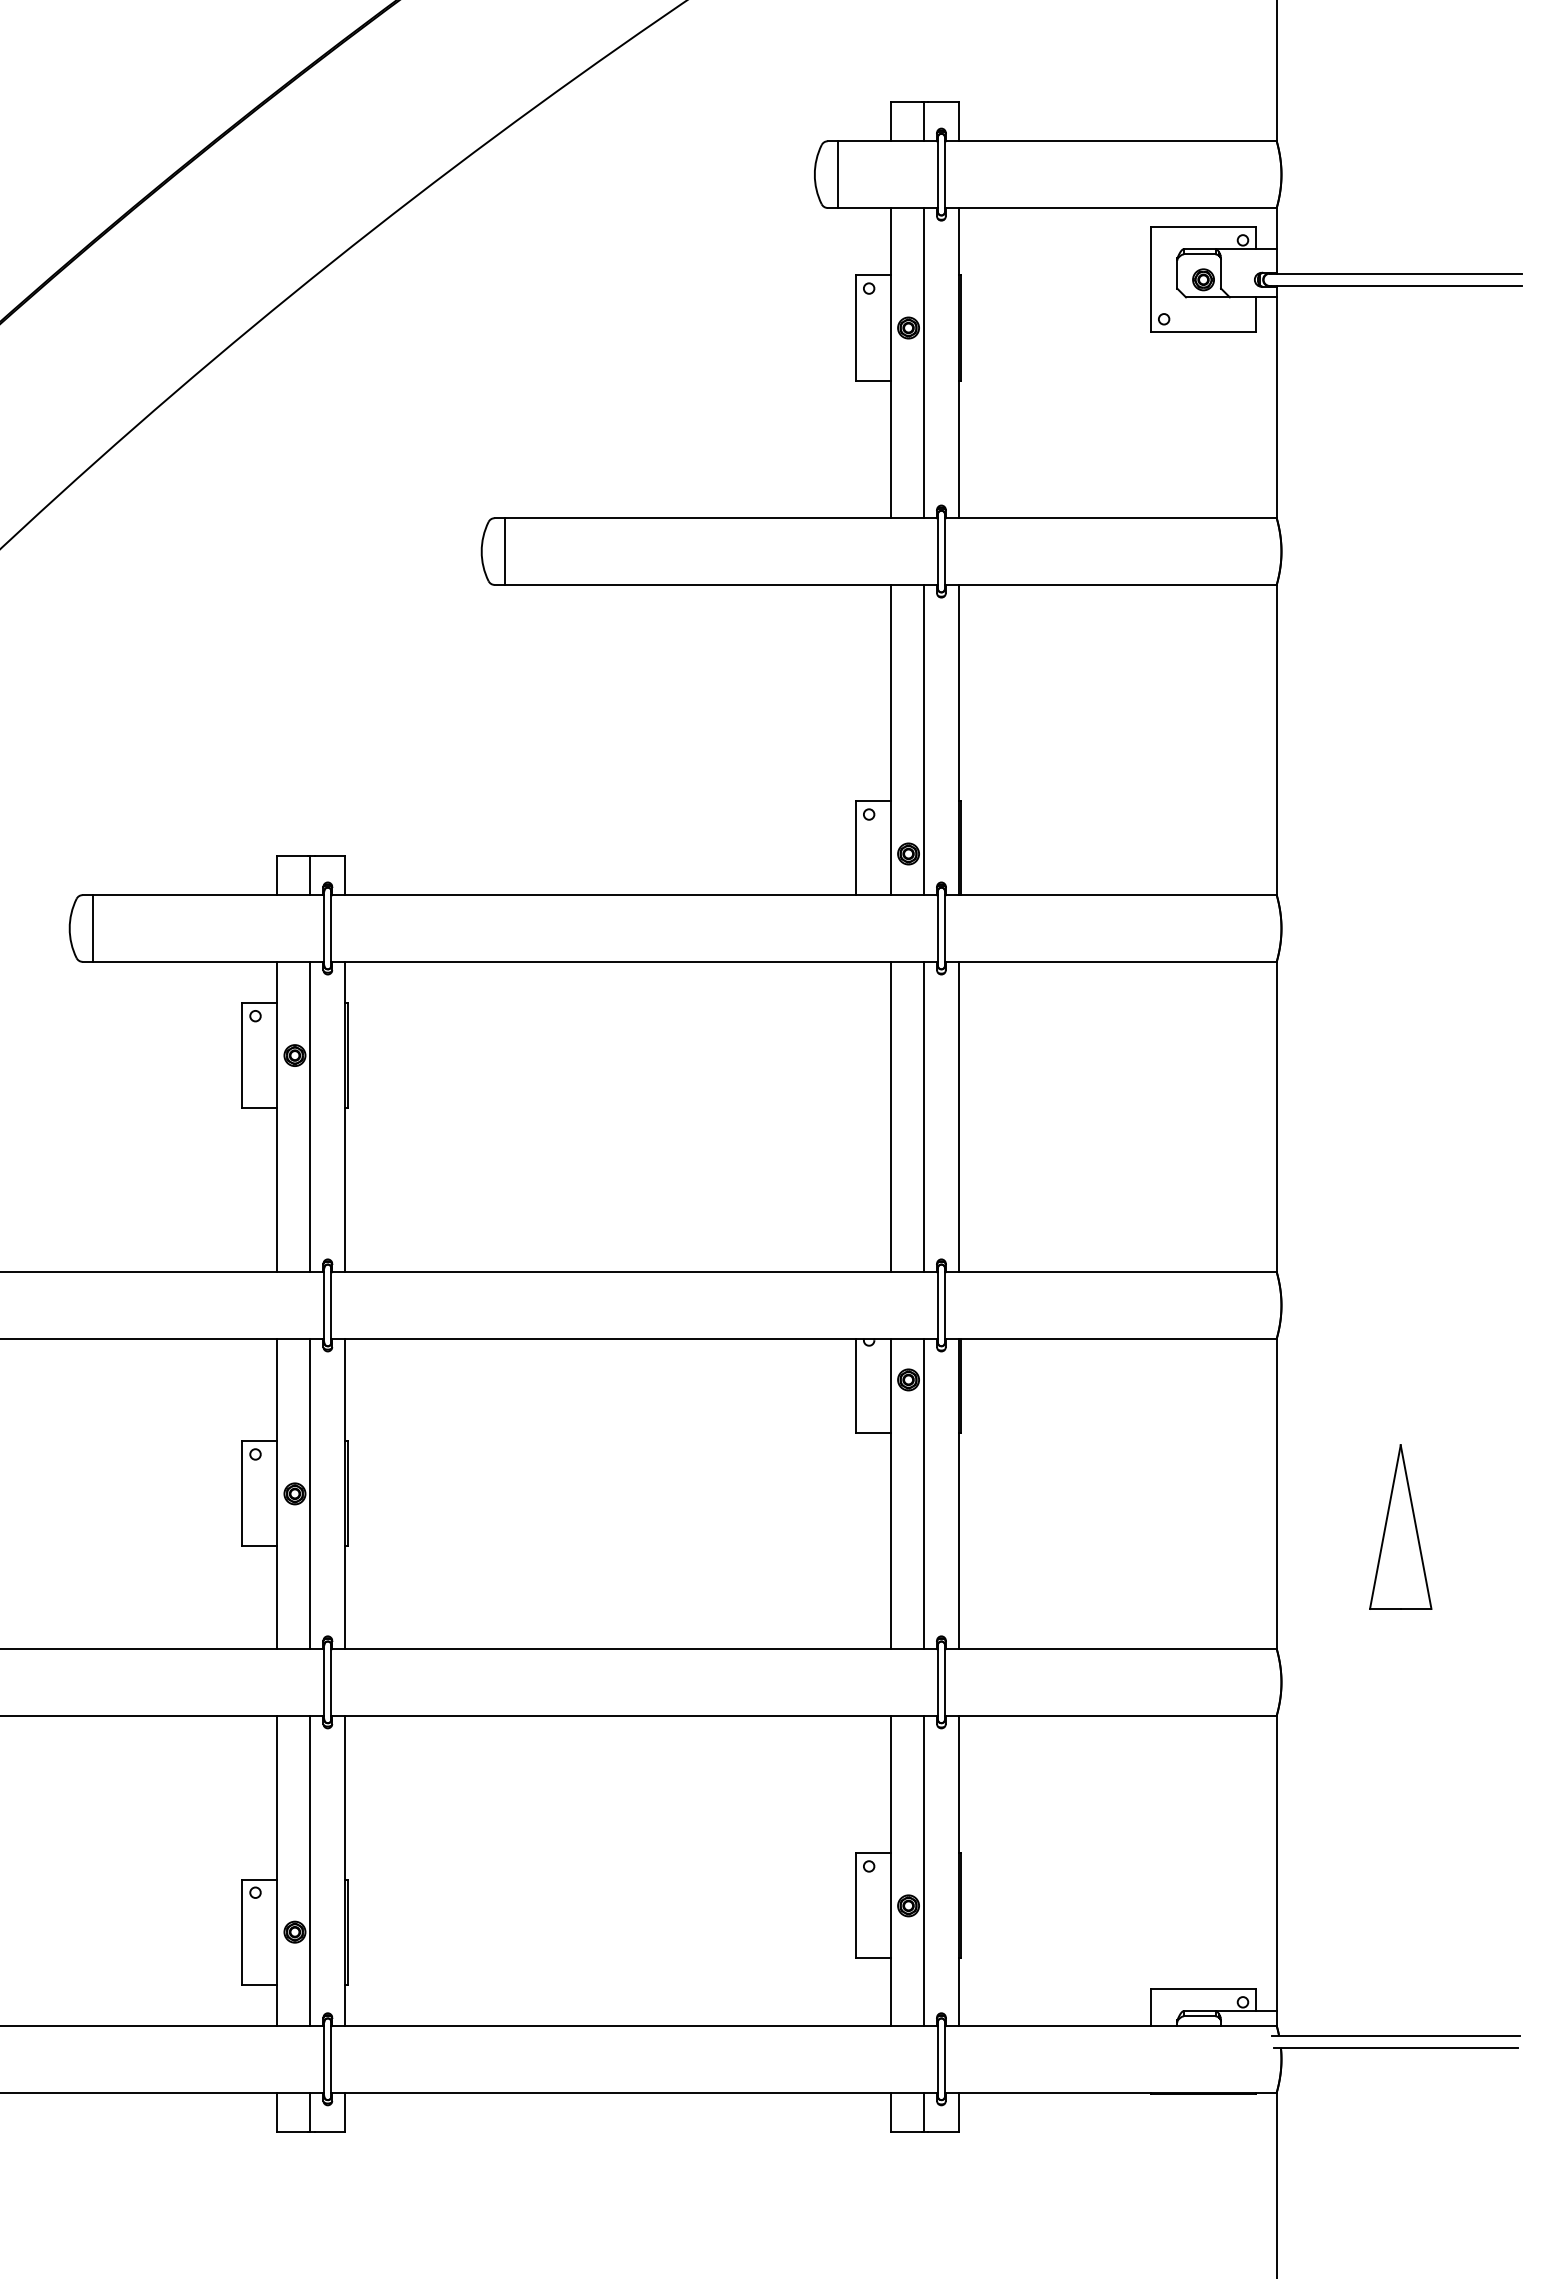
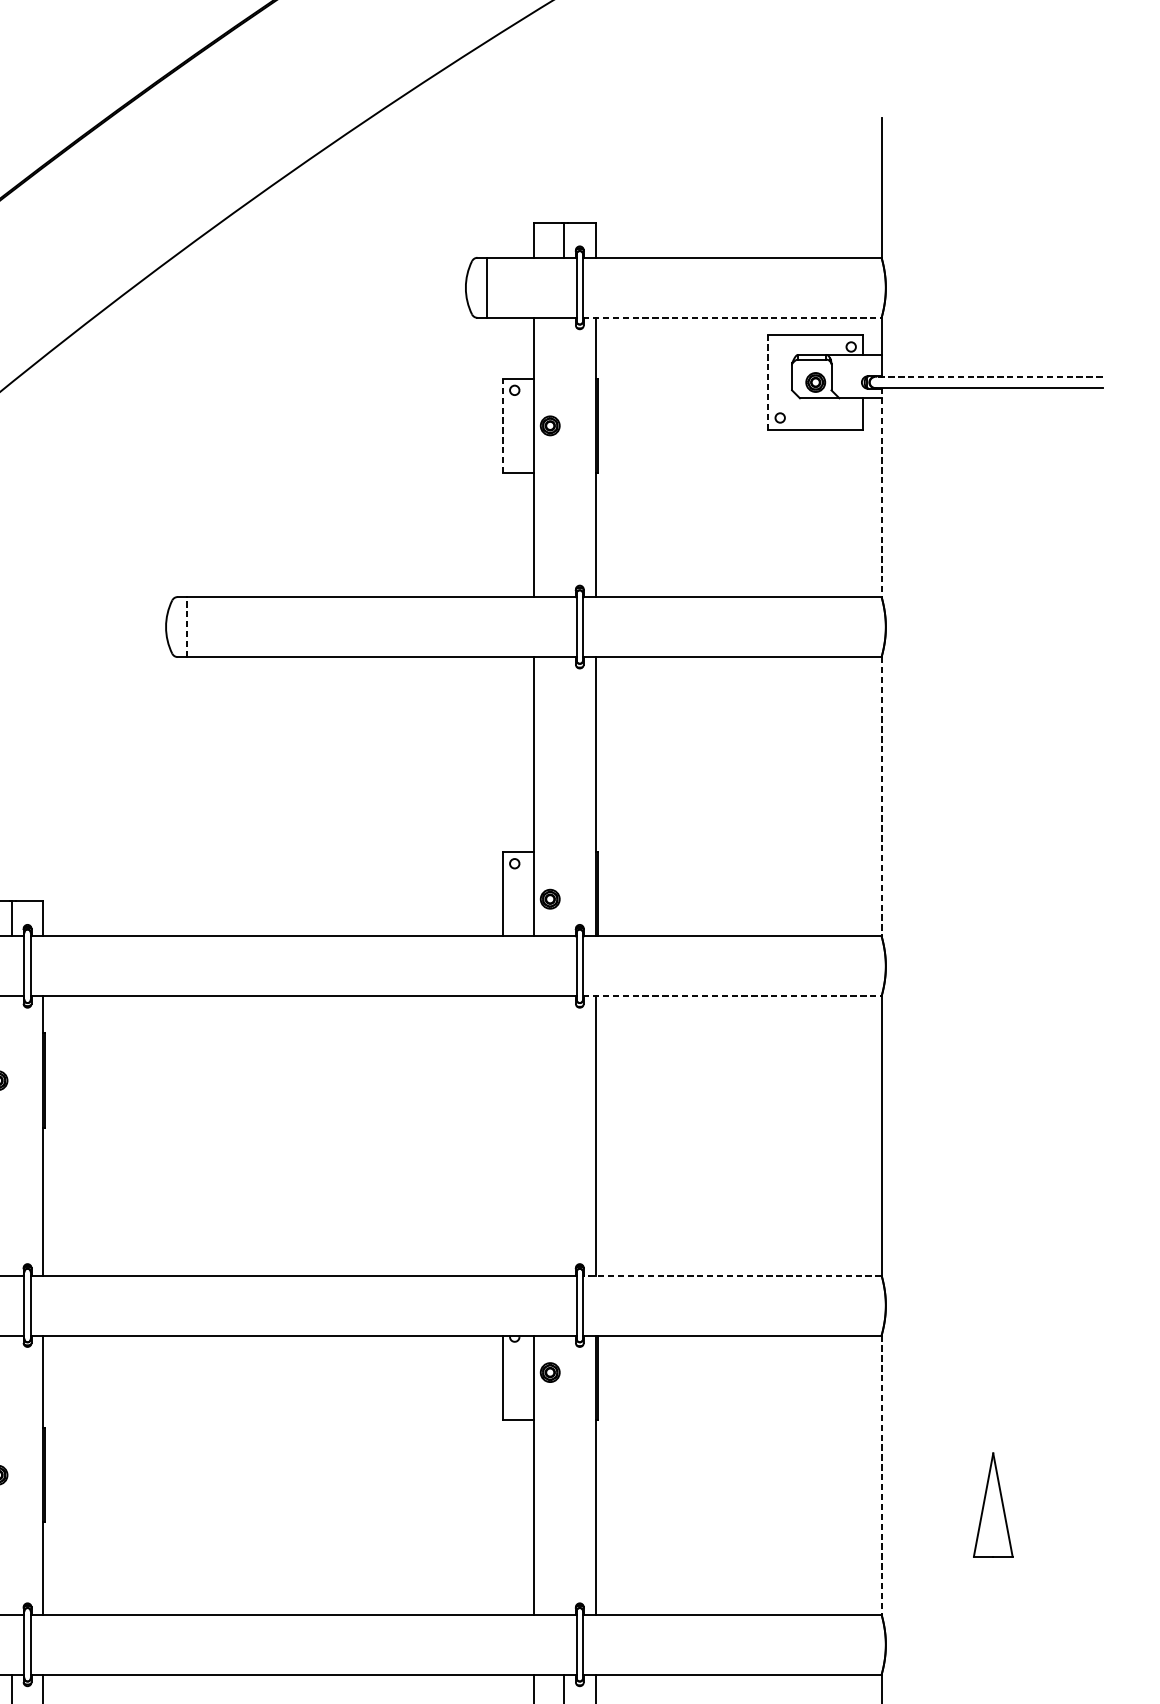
line: (1110, 208) -> (731, 318), solid -> dashed
line: (1395, 273) -> (988, 376), solid -> dashed
line: (1150, 279) -> (767, 382), solid -> dashed
line: (855, 328) -> (502, 426), solid -> dashed
line: (923, 363) -> (563, 457), removed
line: (1276, 402) -> (881, 492), solid -> dashed
line: (505, 551) -> (187, 627), solid -> dashed
line: (923, 739) -> (563, 796), removed
line: (1276, 740) -> (881, 797), solid -> dashed
line: (1110, 961) -> (731, 996), solid -> dashed
line: (310, 1116) -> (11, 1135), removed
line: (891, 1116) -> (534, 1135), removed
line: (923, 1116) -> (563, 1135), removed
line: (1110, 1272) -> (731, 1275), solid -> dashed
line: (310, 1493) -> (11, 1474), removed
line: (923, 1493) -> (563, 1474), removed
line: (1276, 1494) -> (881, 1475), solid -> dashed
part: (1400, 1526) -> (992, 1504), size x0.7

